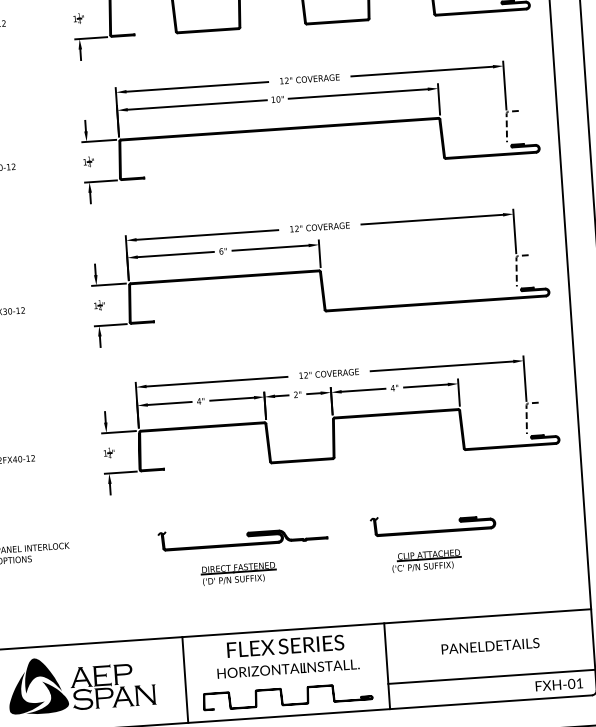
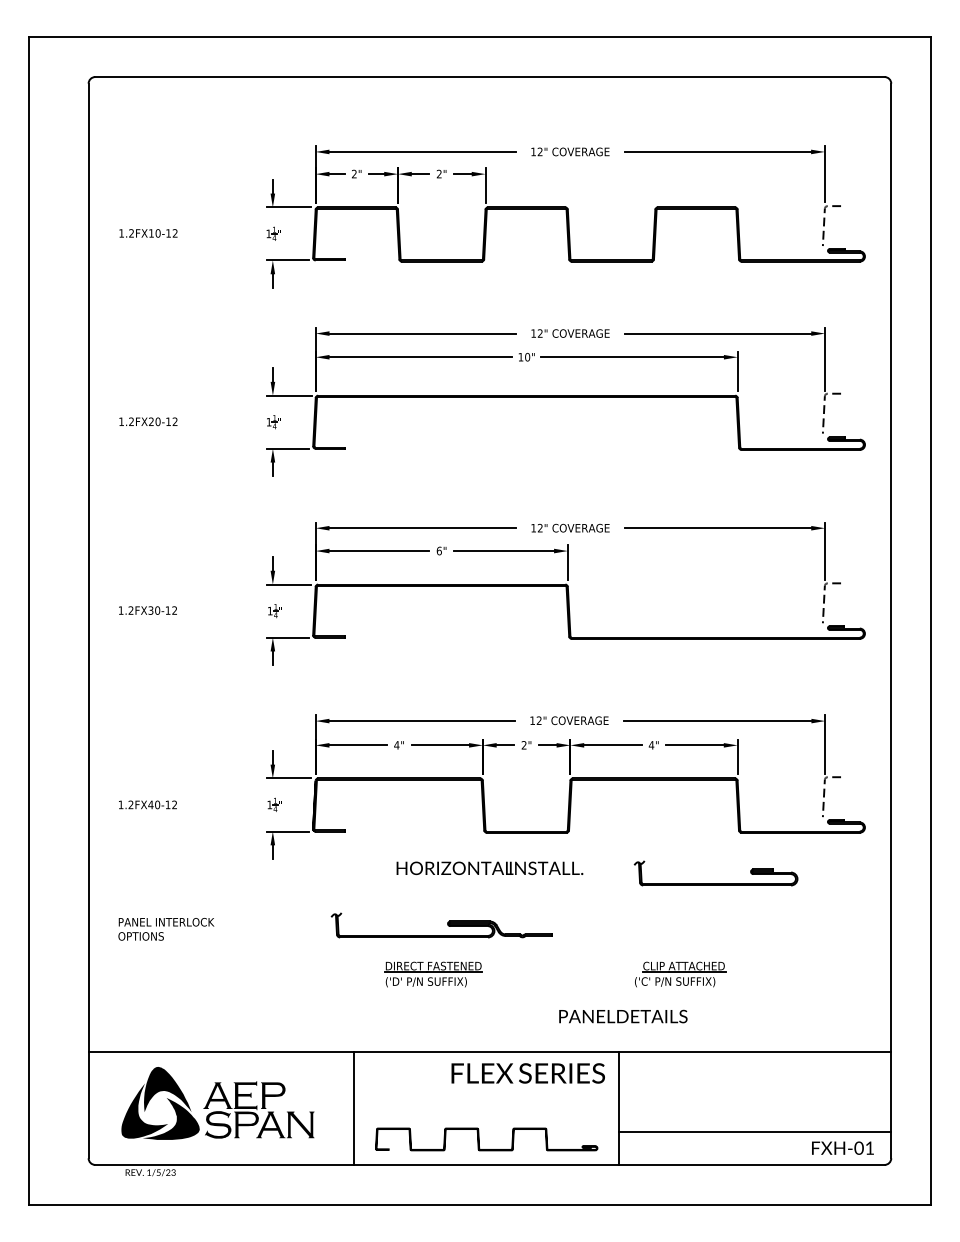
part: (433, 530) -> (715, 883), moved
text: (285, 646) -> (527, 1073), moved
text: (490, 646) -> (623, 1016), moved
text: (288, 669) -> (489, 868), moved

